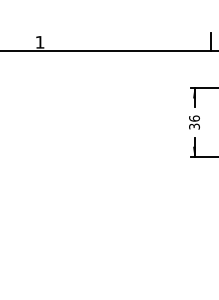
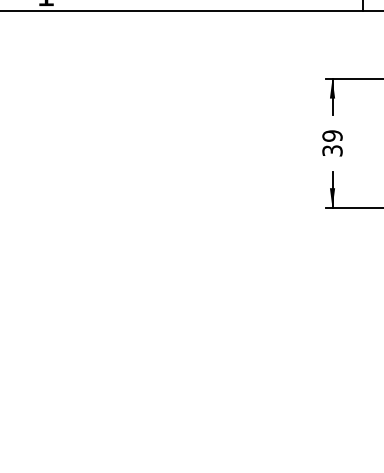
text: (194, 118) -> (332, 135), 36 -> 39

